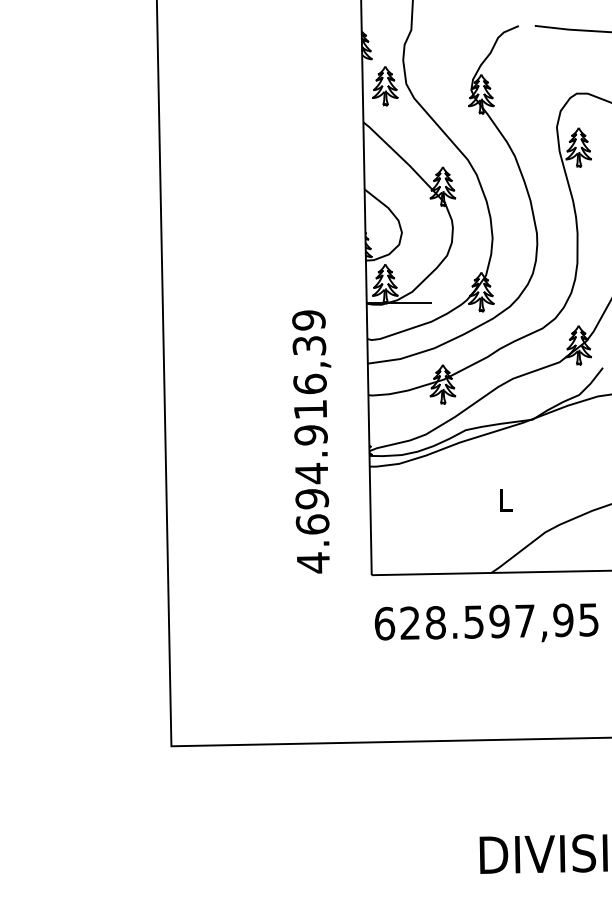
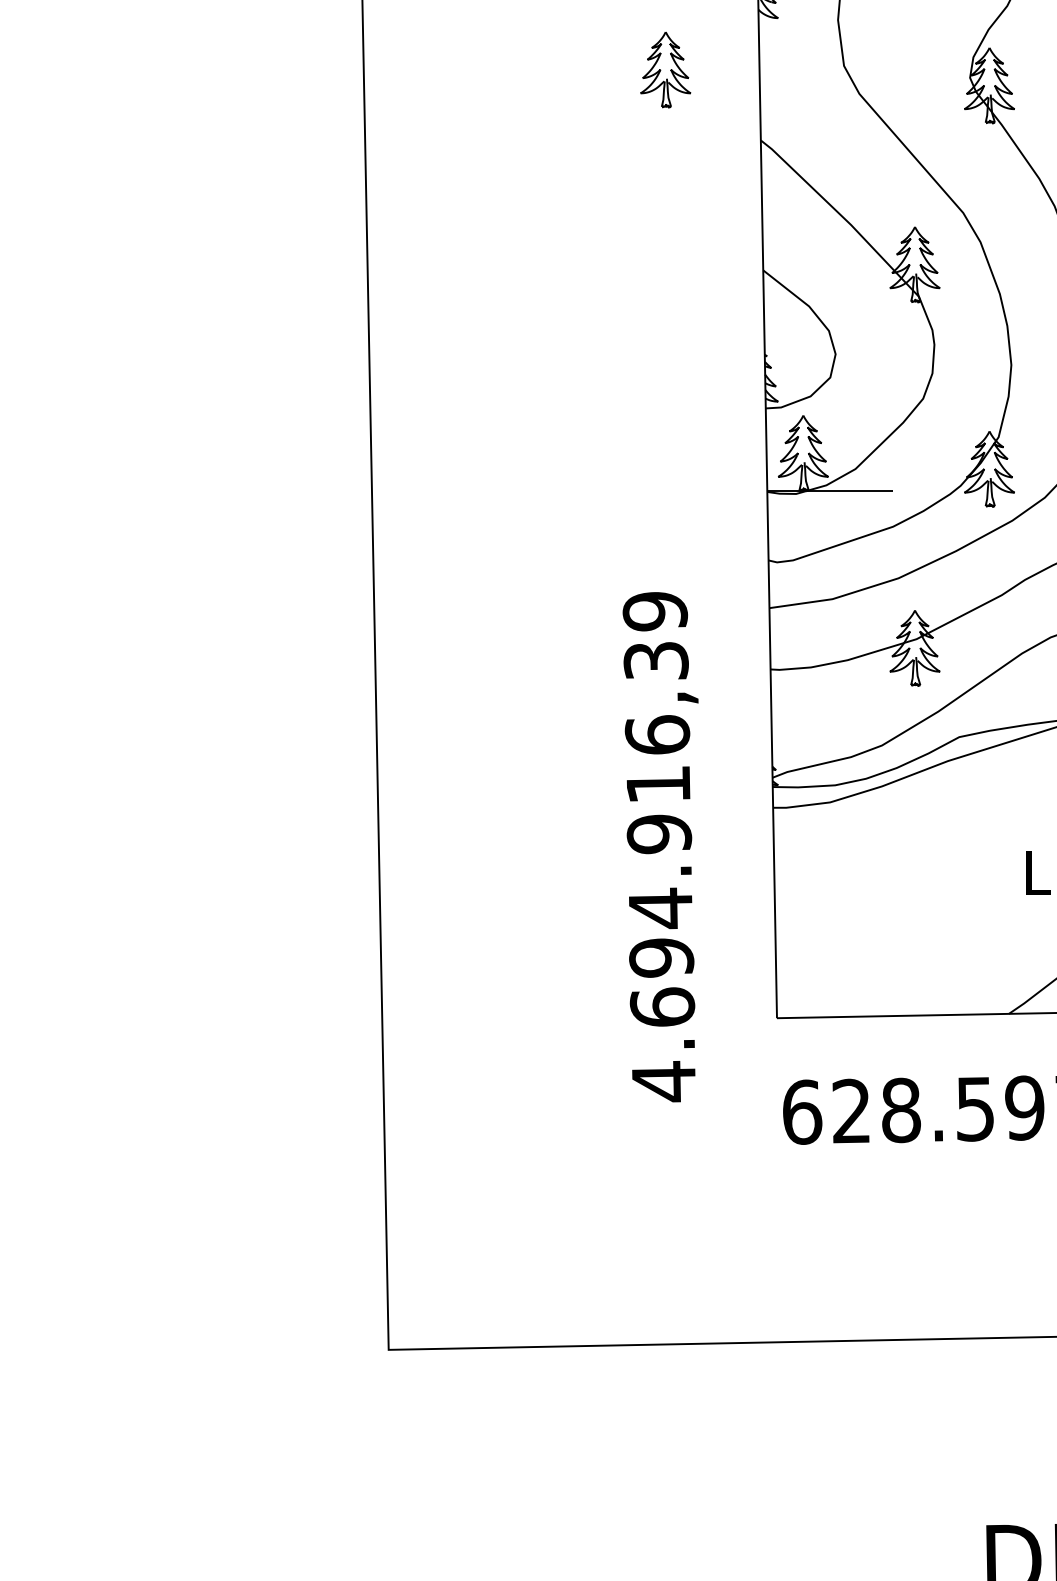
part: (385, 86) -> (666, 70), moved
text: (311, 441) -> (660, 846), moved

